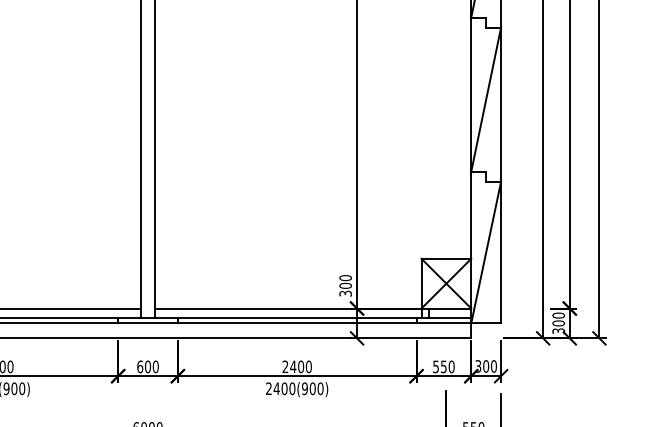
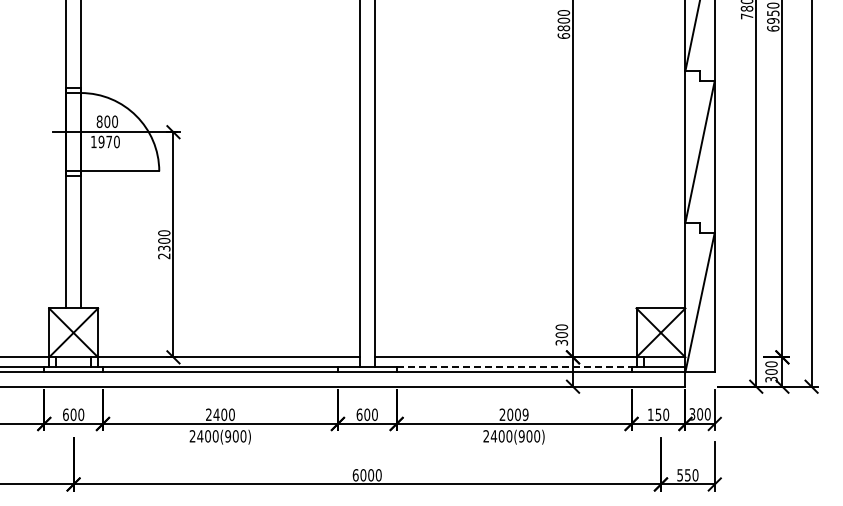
line: (297, 318) -> (514, 367), solid -> dashed
text: (300, 366) -> (517, 414), 2400 -> 2009
text: (435, 366) -> (650, 414), 550 -> 150

